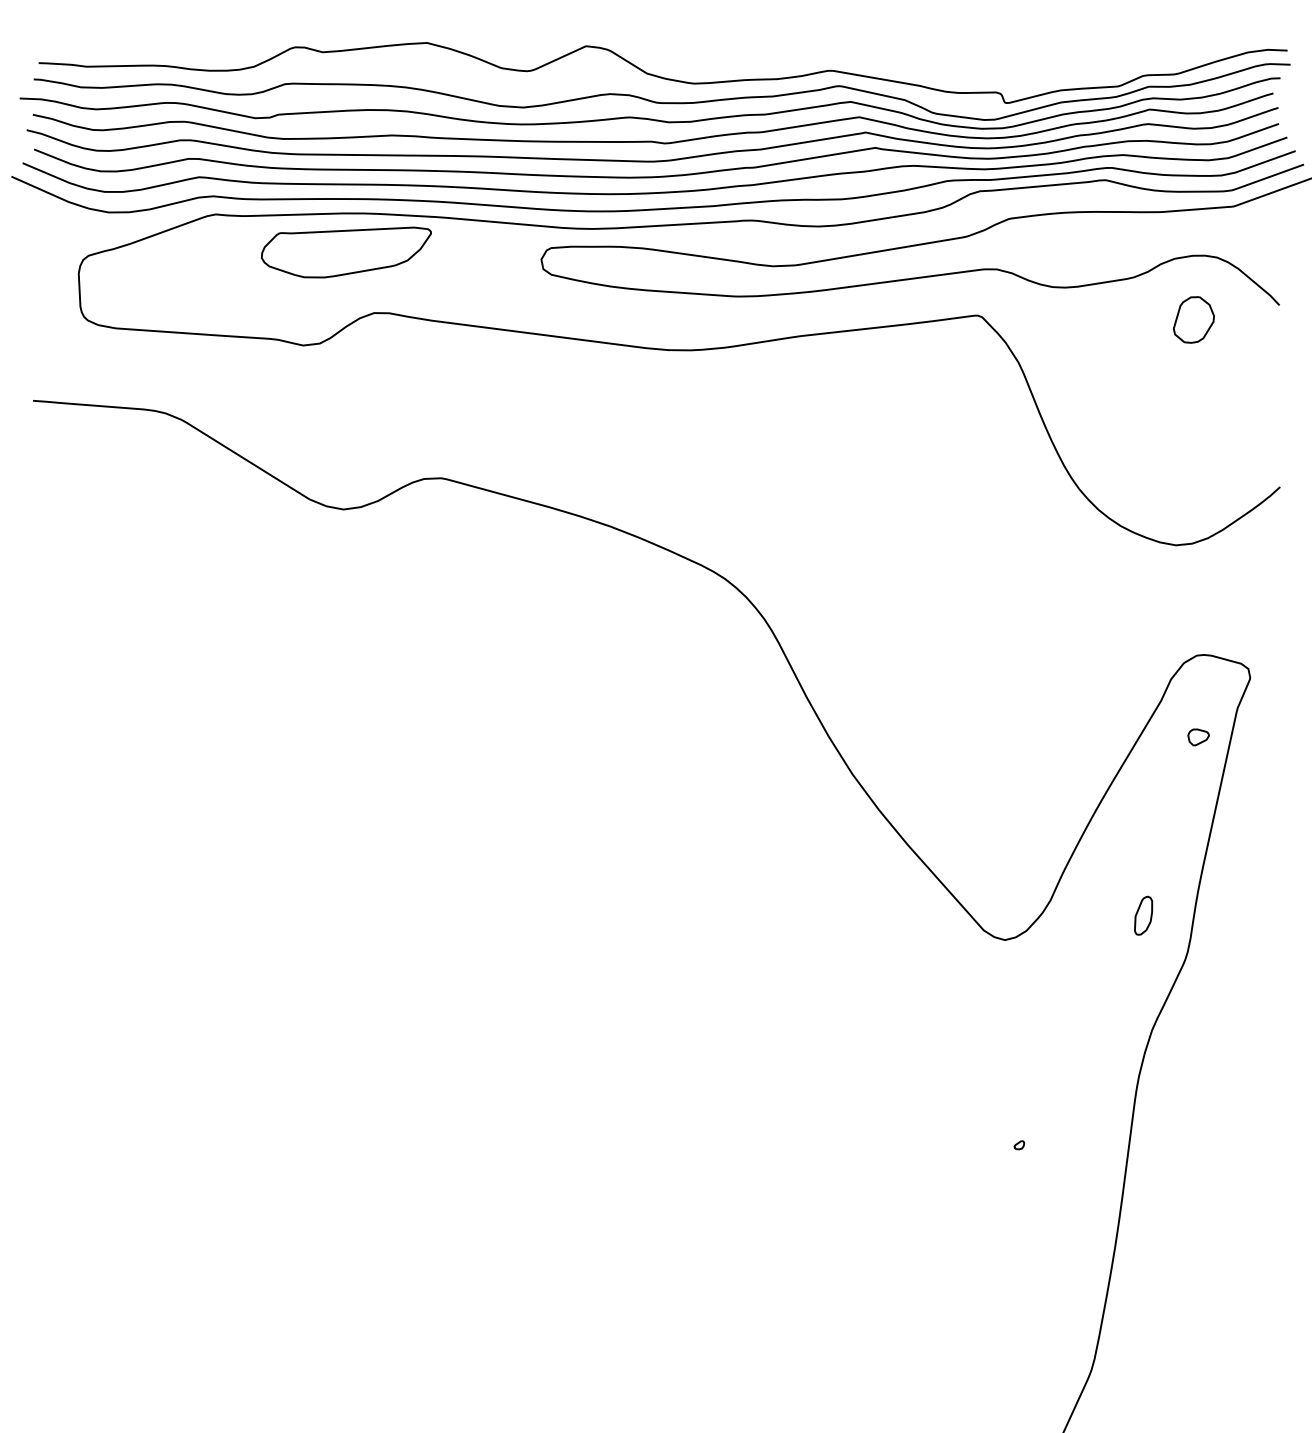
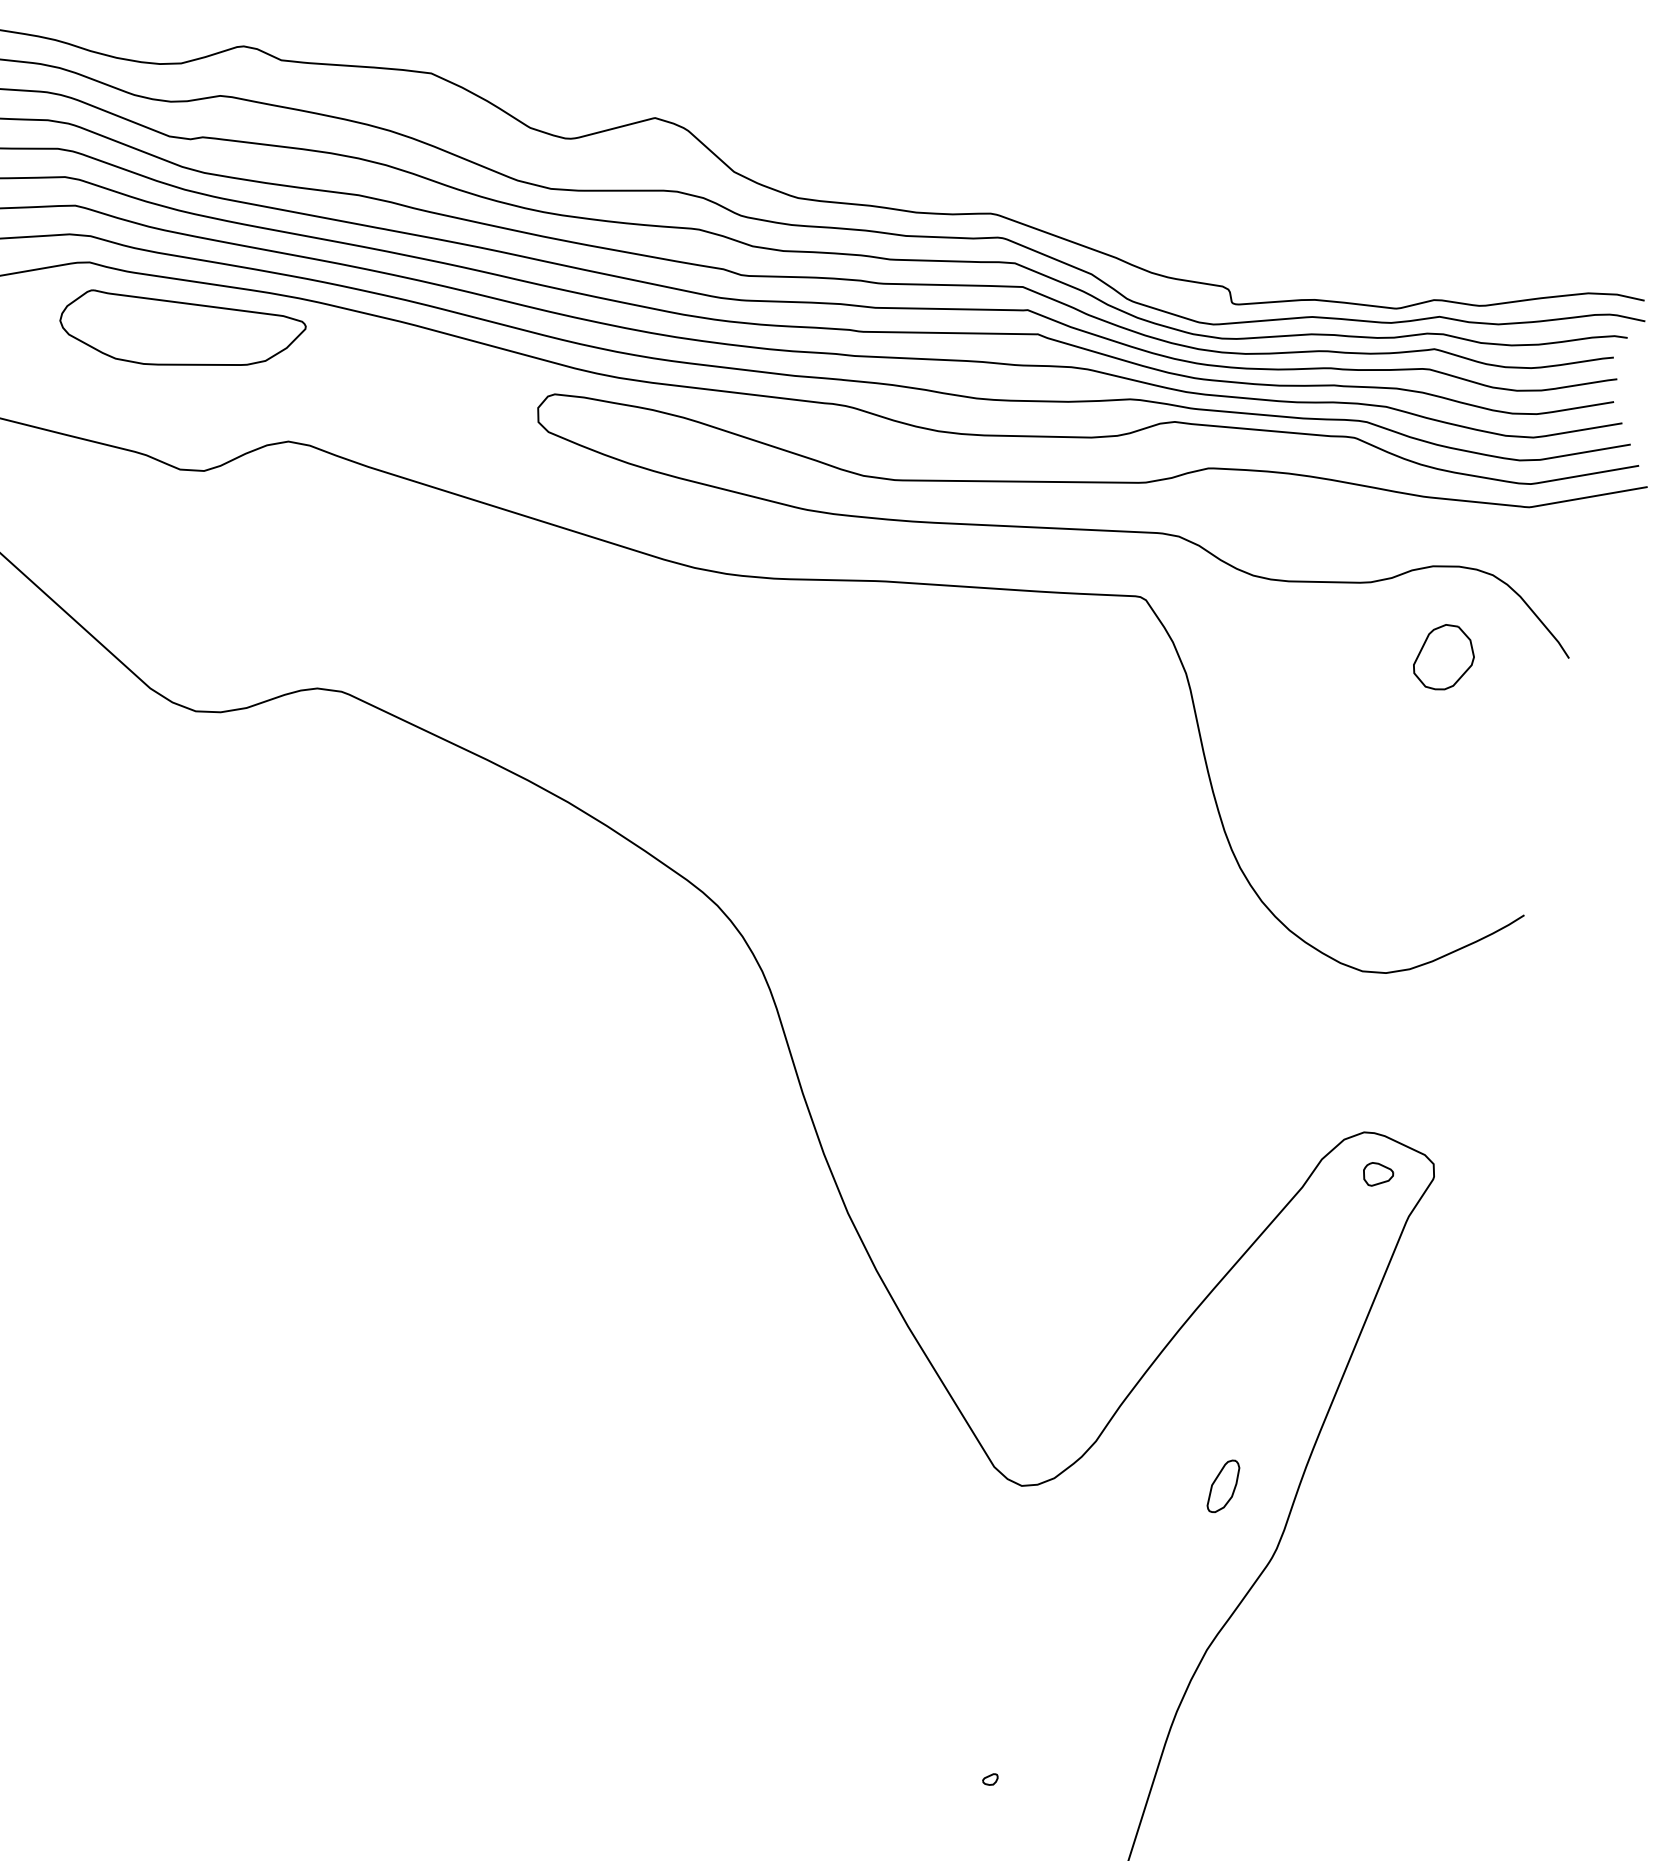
part: (346, 252) -> (181, 334), moved
part: (1198, 737) -> (1377, 1175), moved

